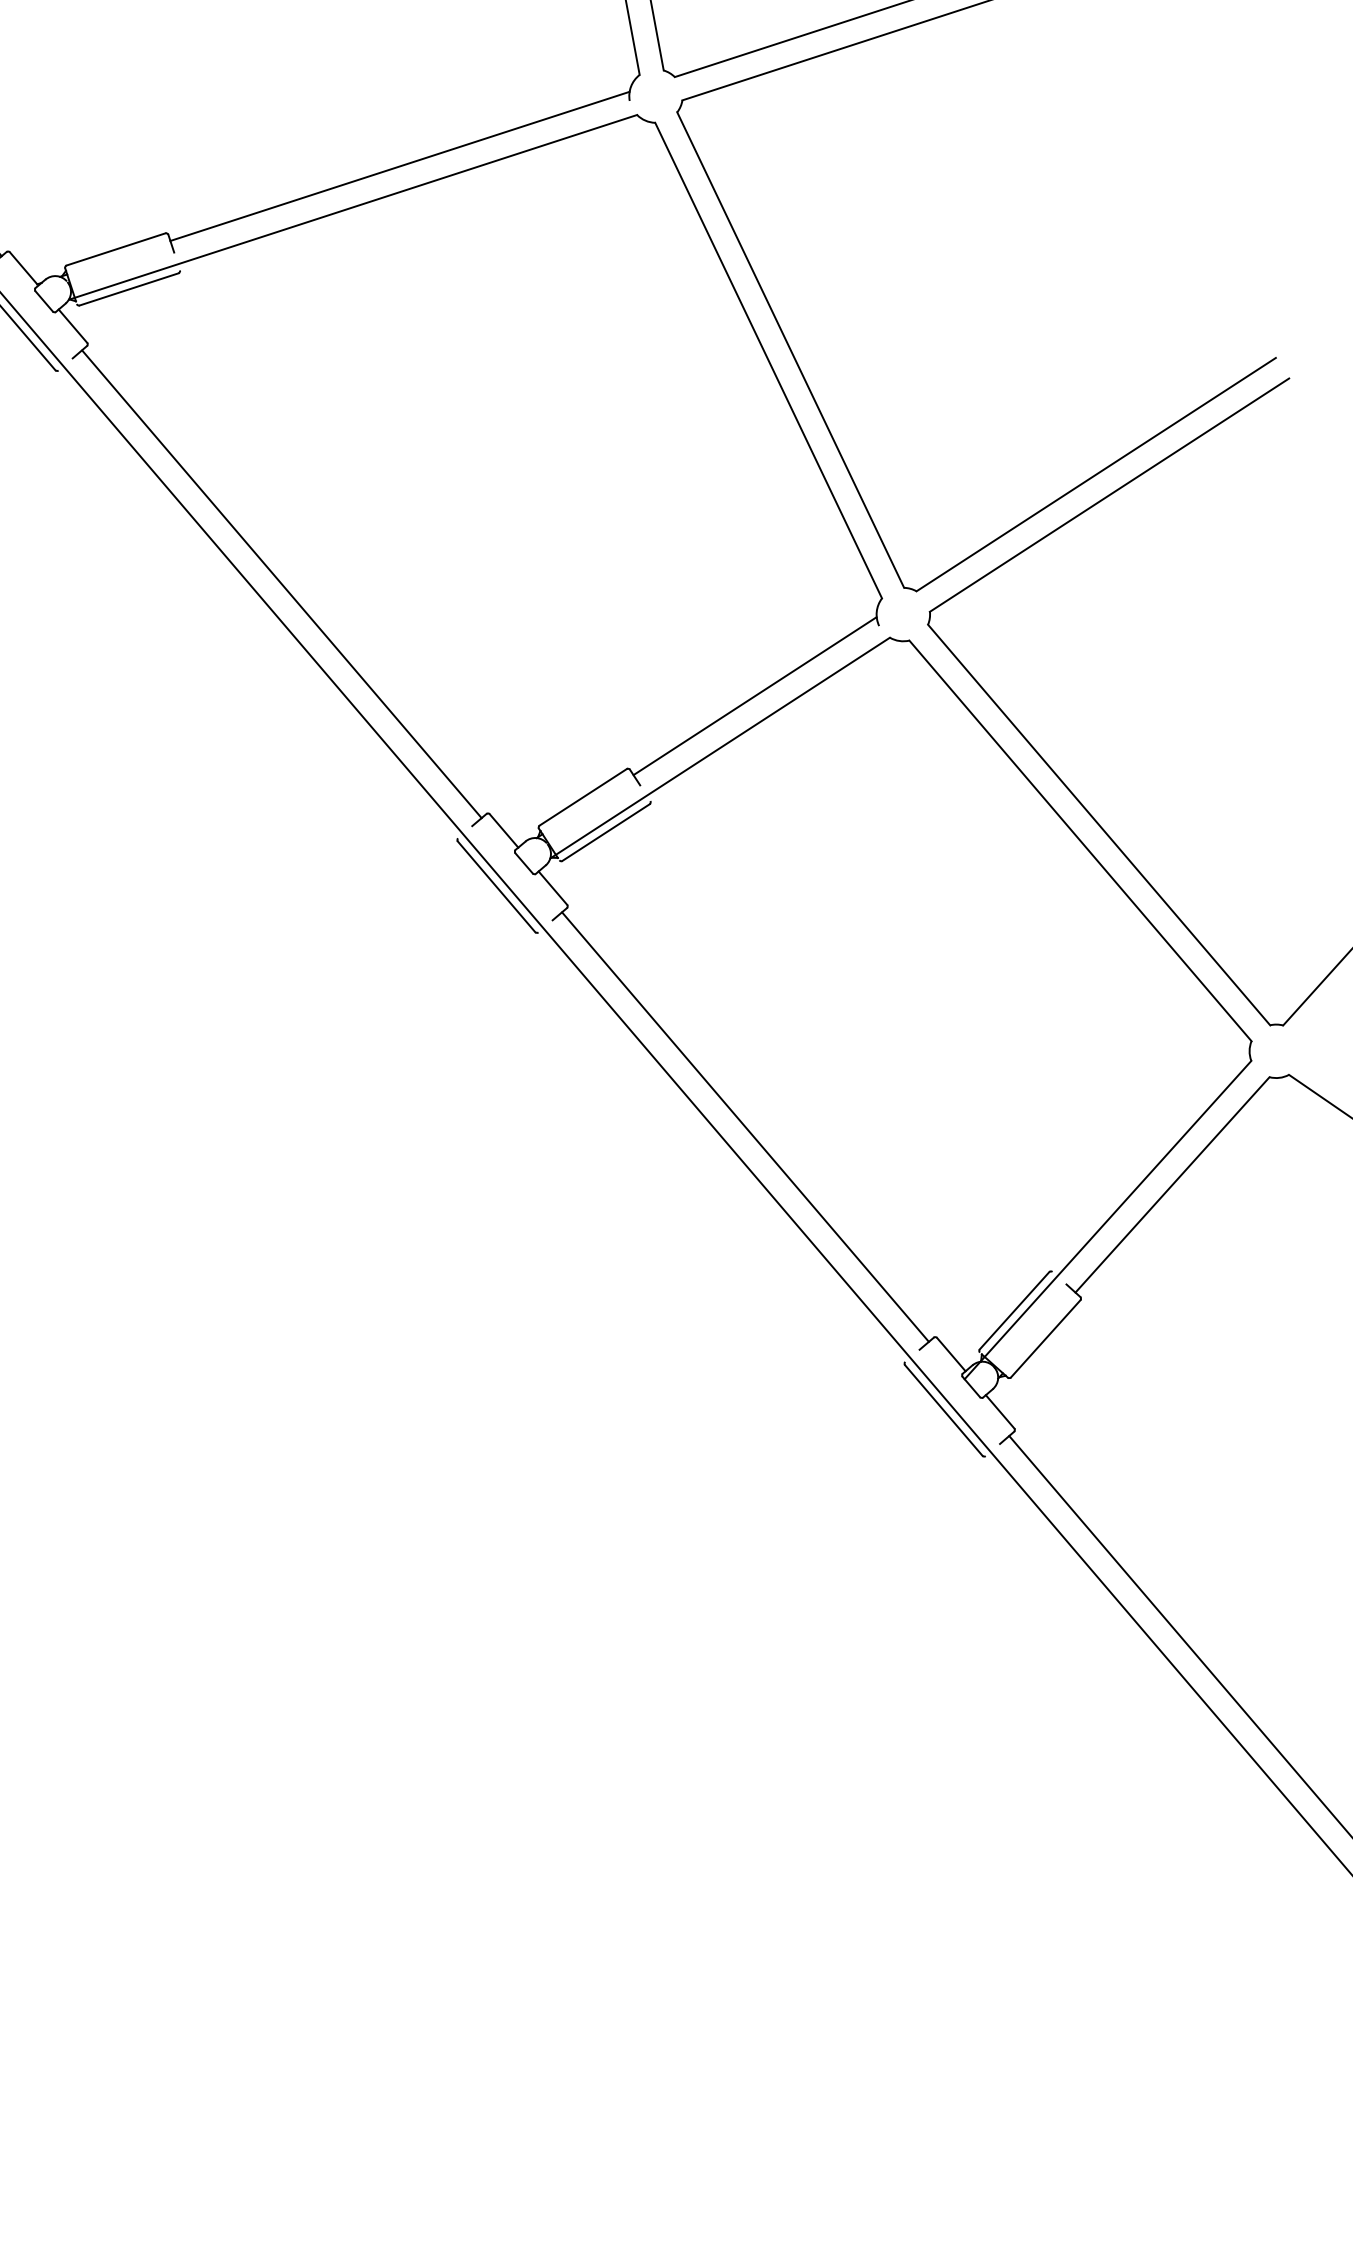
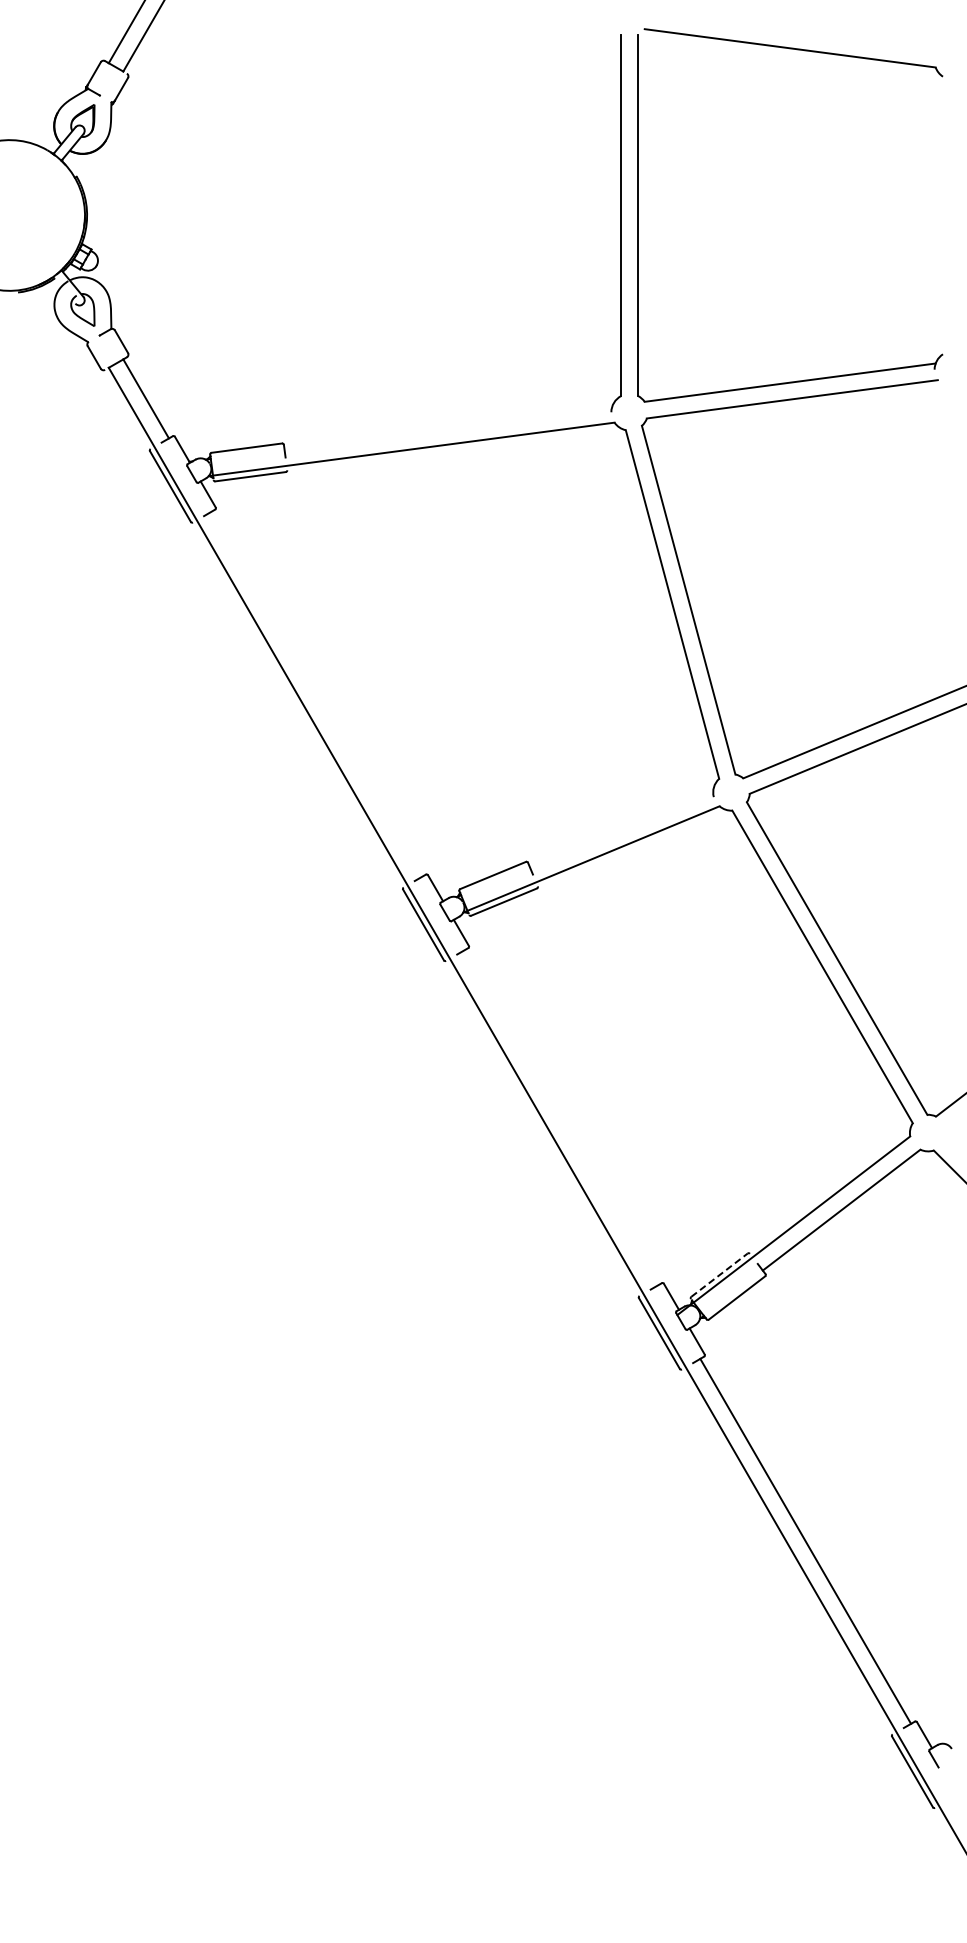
line: (400, 166) -> (448, 427), removed
line: (281, 583) -> (316, 693), removed
line: (755, 695) -> (621, 828), removed
line: (744, 1126) -> (560, 1117), removed
line: (1014, 1311) -> (719, 1275), solid -> dashed

